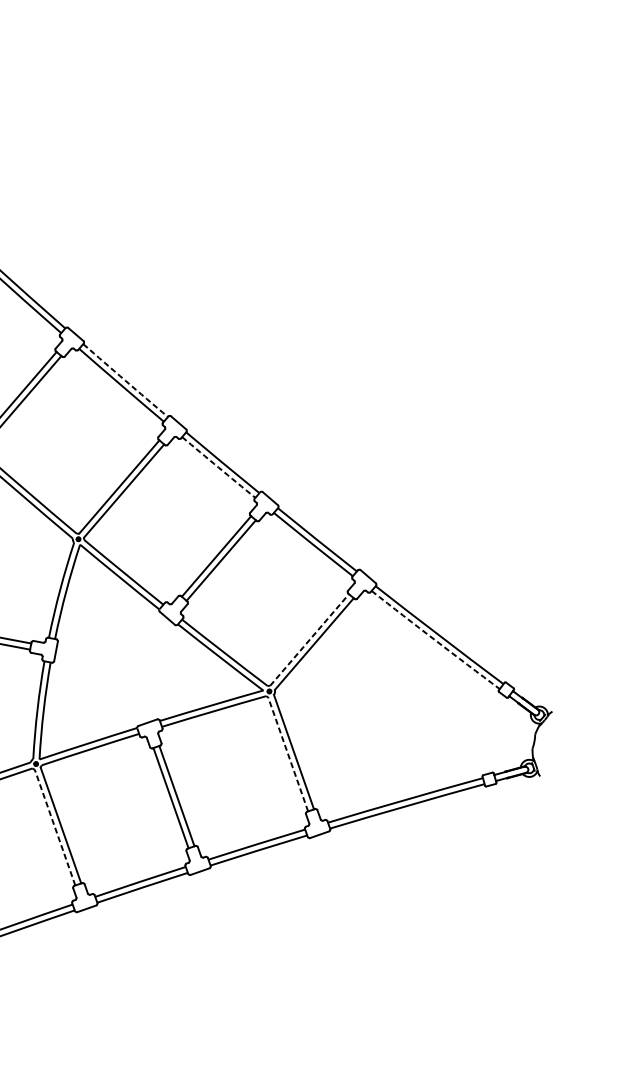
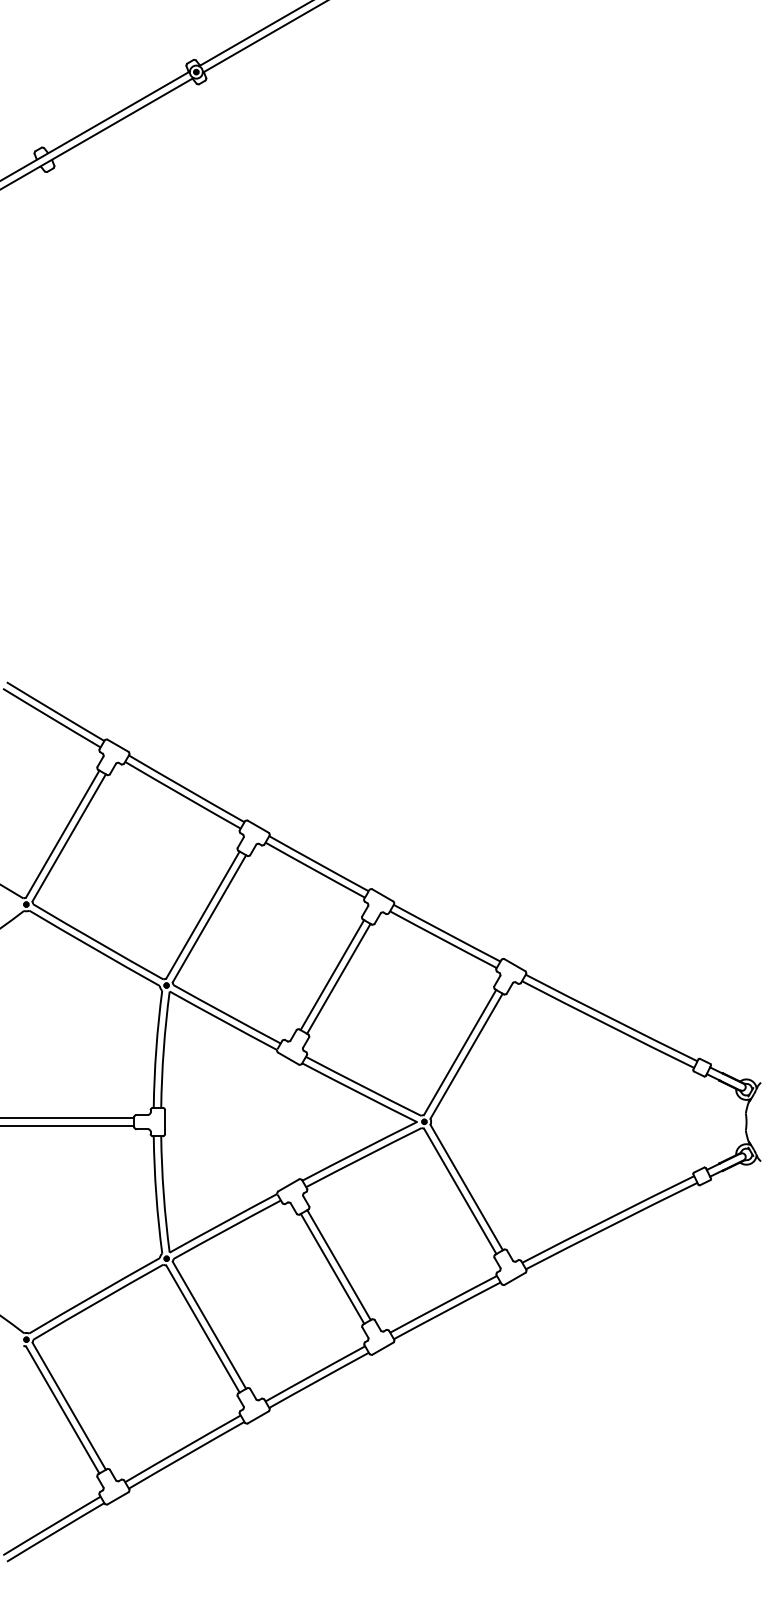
arc: (125, 381) -> (186, 789), dashed -> solid
arc: (218, 467) -> (315, 870), dashed -> solid
line: (309, 640) -> (460, 1052), dashed -> solid
arc: (435, 640) -> (607, 1025), dashed -> solid
line: (287, 753) -> (459, 1190), dashed -> solid
line: (54, 827) -> (202, 1328), dashed -> solid

